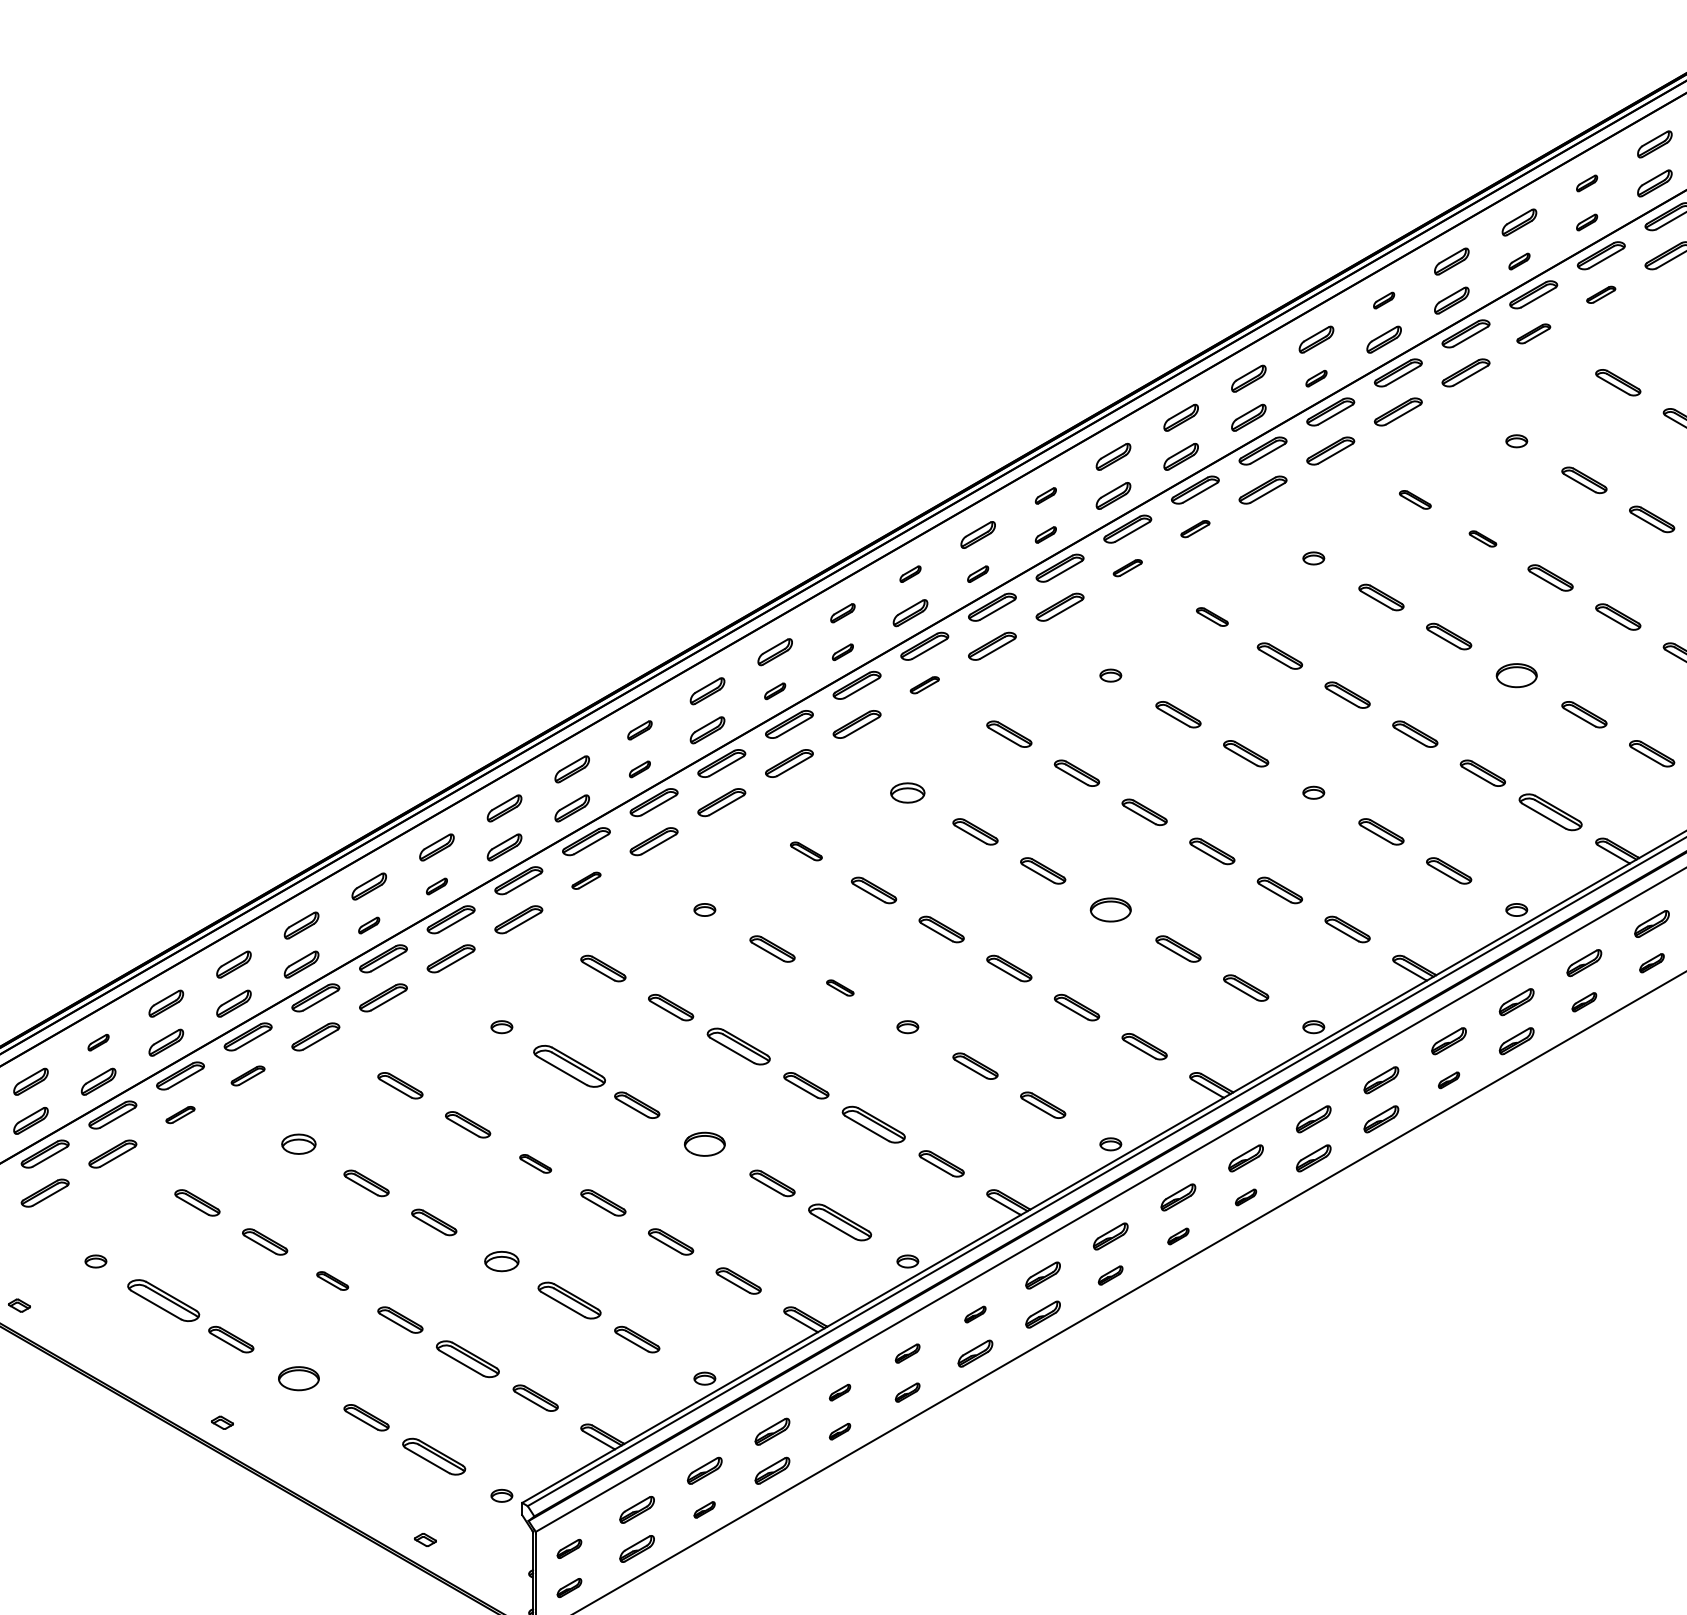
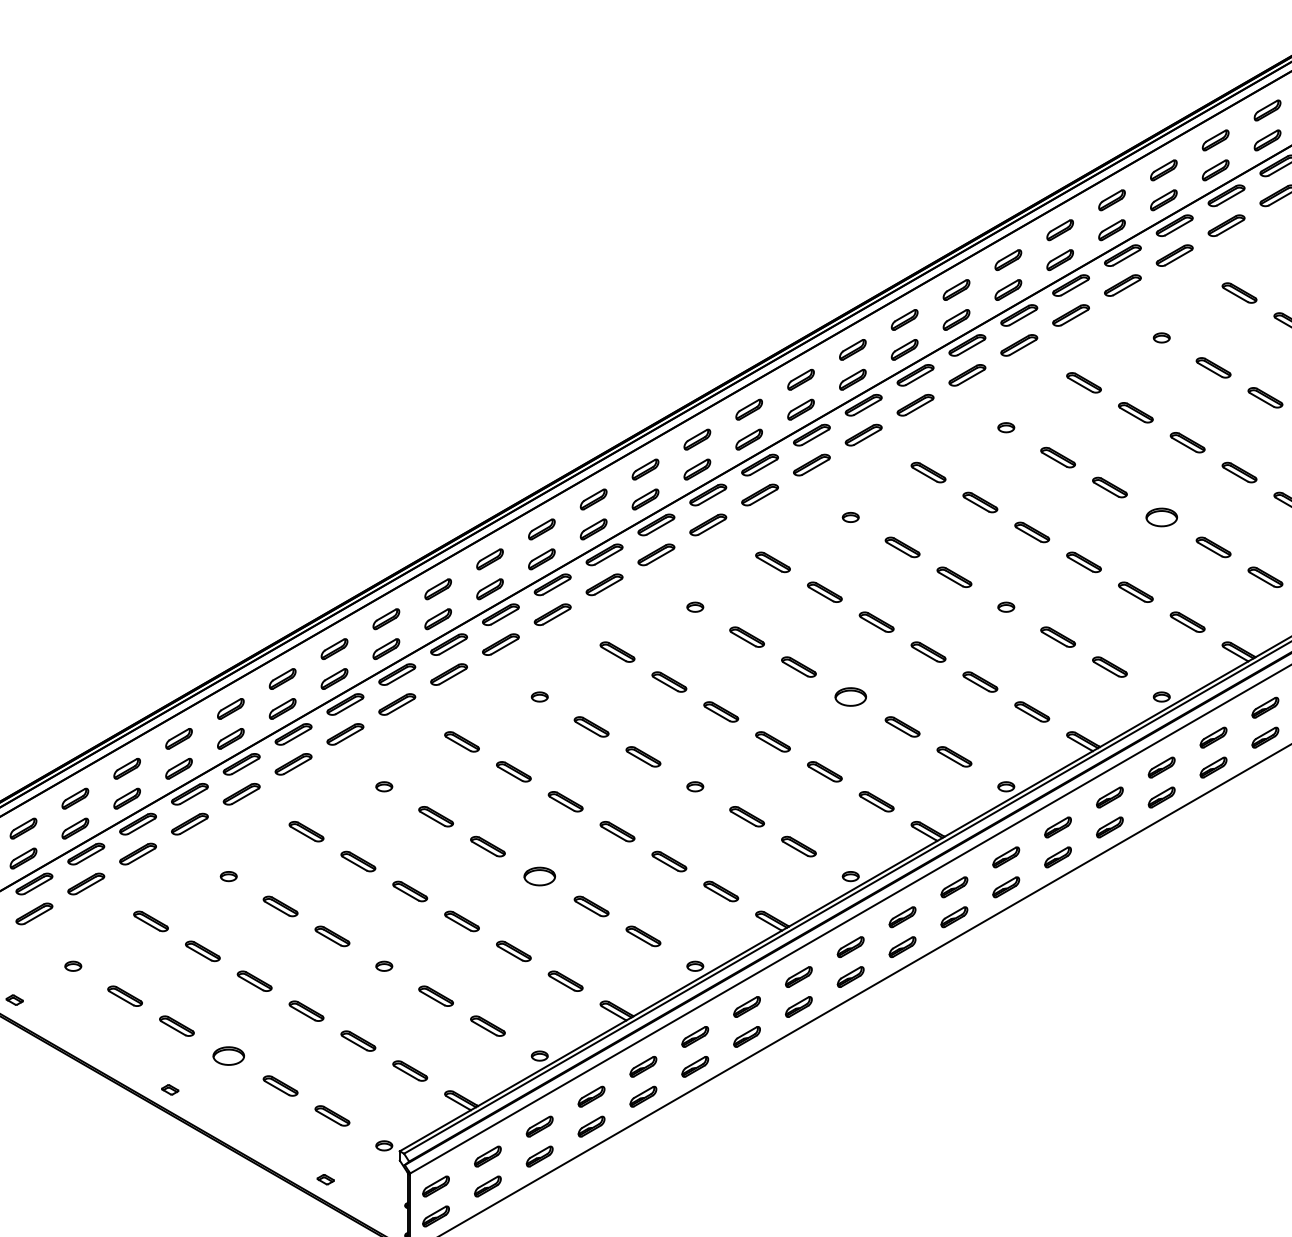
part: (1586, 183) -> (1215, 140), size x1.67
part: (1586, 222) -> (1215, 170), size x1.67
part: (1519, 261) -> (1163, 200), size x1.67
part: (1600, 294) -> (1225, 225), size x1.67
part: (1383, 300) -> (1059, 230), size x1.67
part: (1533, 333) -> (1174, 255), size x1.43
part: (1316, 378) -> (1008, 289), size x1.67
part: (1045, 495) -> (800, 379), size x1.67
part: (1415, 499) -> (1084, 382), size x1.43
part: (1195, 528) -> (915, 404), size x1.67
part: (1045, 534) -> (800, 409), size x1.67
part: (1482, 538) -> (1135, 412), size x1.67
part: (1127, 567) -> (863, 434), size x1.67
part: (910, 574) -> (697, 439), size x1.67
part: (977, 574) -> (748, 439), size x1.67
part: (842, 613) -> (645, 469), size x1.43
part: (1212, 616) -> (928, 472), size x1.43
part: (842, 652) -> (645, 499), size x1.67
part: (924, 684) -> (708, 524), size x1.67
part: (774, 691) -> (593, 529), size x1.67
part: (639, 730) -> (489, 559), size x1.43
part: (639, 769) -> (489, 589), size x1.67
part: (907, 792) -> (695, 607), size x0.62
part: (1550, 812) -> (1187, 622), size x0.71
part: (806, 851) -> (617, 652), size x1.43
part: (586, 880) -> (449, 674), size x1.67
part: (436, 886) -> (334, 679), size x1.67
part: (368, 925) -> (282, 708), size x1.67
part: (1651, 963) -> (1265, 738), size x1.43
part: (840, 987) -> (643, 756), size x1.67
part: (1584, 1002) -> (1213, 767), size x1.43
part: (98, 1042) -> (75, 798), size x1.67
part: (738, 1046) -> (565, 801), size x0.71
part: (569, 1065) -> (436, 816), size x0.62
part: (247, 1075) -> (189, 823), size x1.43
part: (1448, 1080) -> (1109, 827), size x1.67
part: (180, 1114) -> (138, 853), size x1.67
part: (874, 1124) -> (669, 861), size x0.71
part: (298, 1144) -> (228, 876), size x0.62
part: (535, 1163) -> (410, 891), size x1.43
part: (1245, 1197) -> (953, 917), size x1.67
part: (840, 1222) -> (643, 936), size x0.71
part: (1178, 1236) -> (902, 947), size x1.67
part: (501, 1261) -> (383, 966), size x0.62
part: (1110, 1275) -> (850, 977), size x1.43
part: (332, 1280) -> (254, 980), size x1.43
part: (163, 1300) -> (125, 996), size x0.62
part: (569, 1300) -> (436, 996), size x0.71
part: (975, 1314) -> (747, 1006), size x1.67
part: (907, 1353) -> (695, 1036), size x1.43
part: (468, 1358) -> (358, 1040), size x0.71
part: (839, 1392) -> (642, 1066), size x1.67
part: (907, 1392) -> (695, 1066), size x1.43
part: (839, 1431) -> (642, 1096), size x1.67
part: (434, 1456) -> (332, 1115), size x0.71
part: (704, 1509) -> (539, 1156), size x1.67
part: (569, 1548) -> (436, 1186), size x1.43
part: (569, 1587) -> (436, 1216), size x1.43

